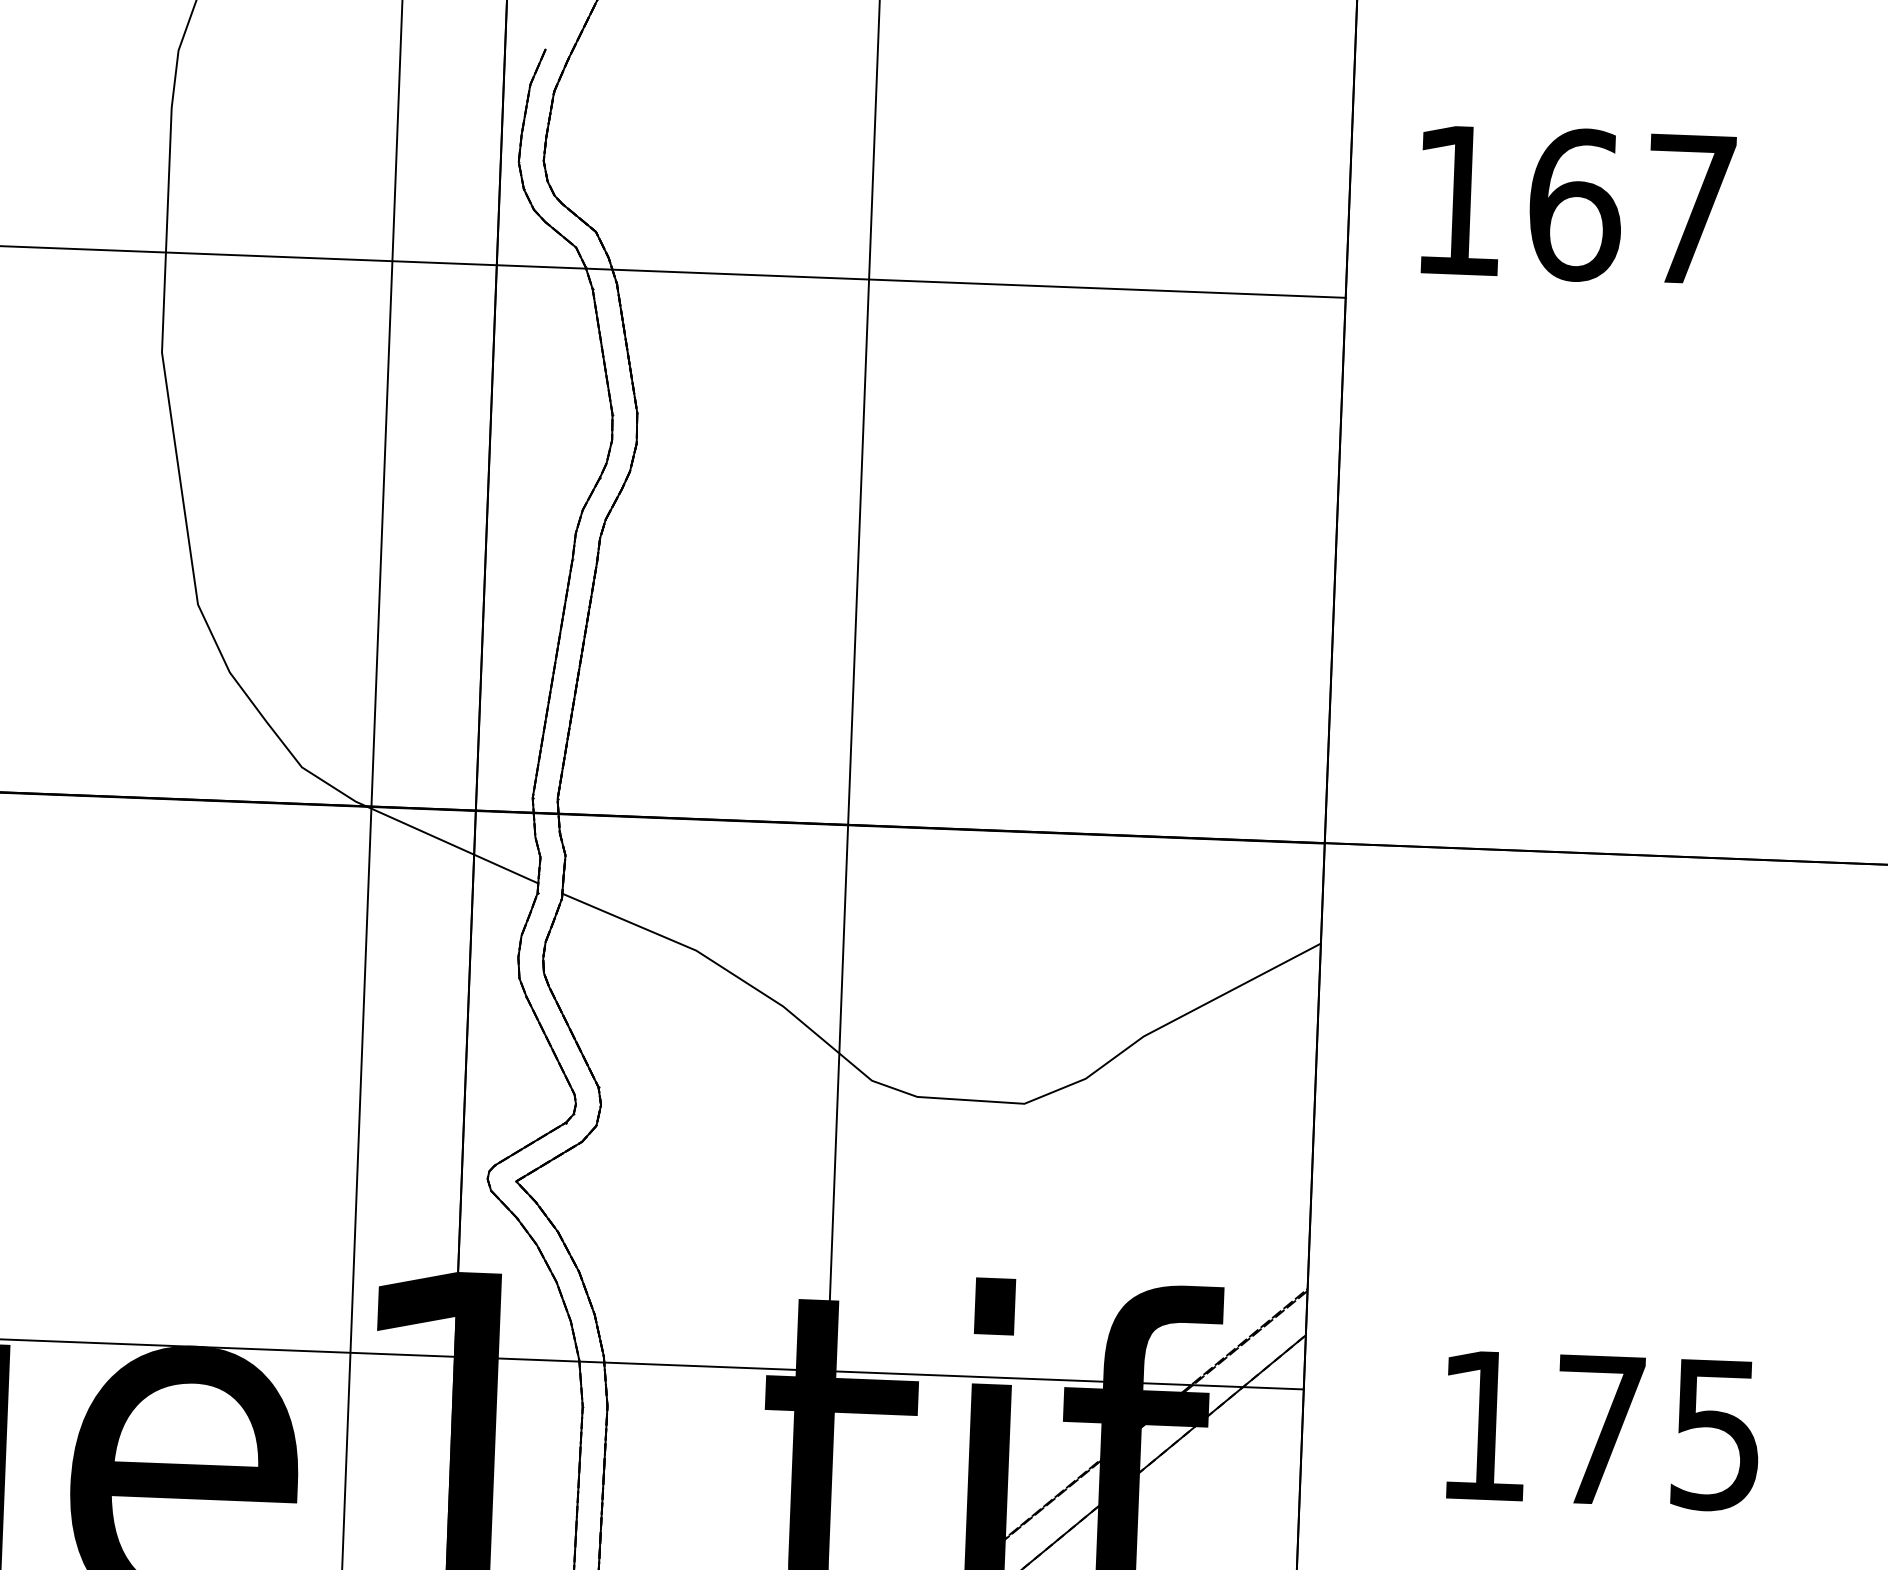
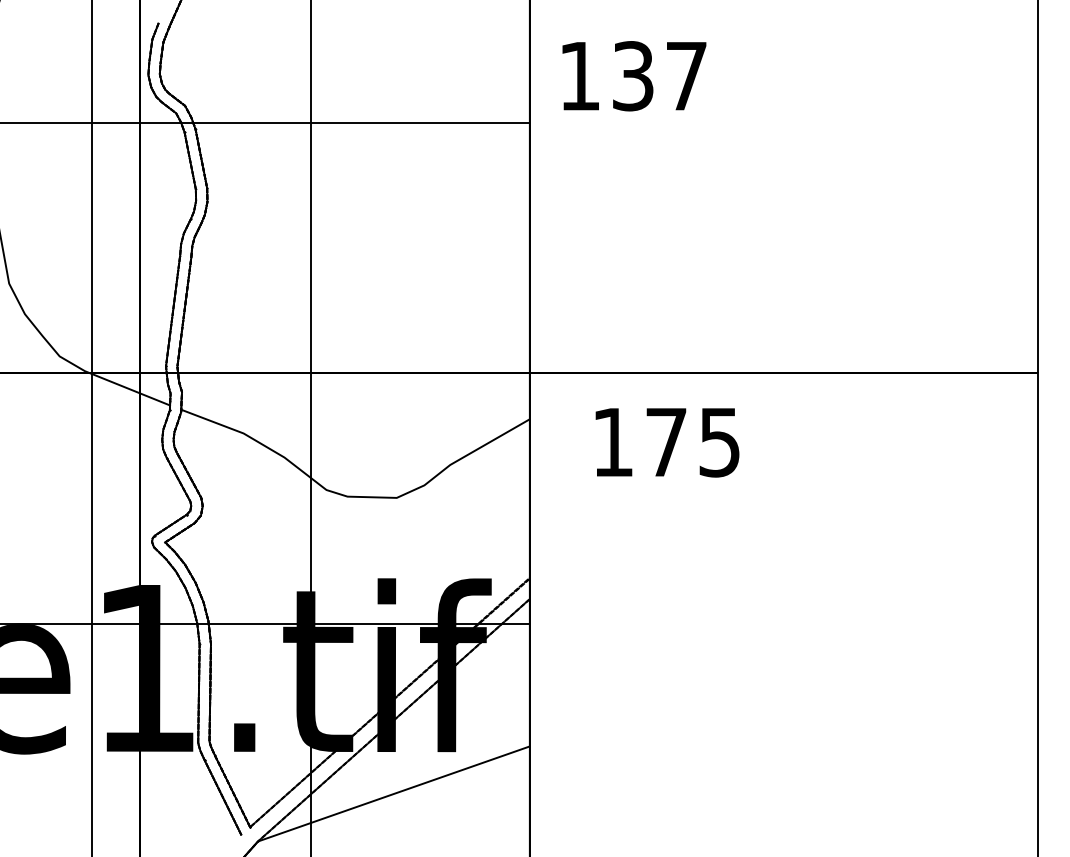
text: (1575, 205) -> (633, 76), 167 -> 137
text: (1602, 1430) -> (667, 442), moved

